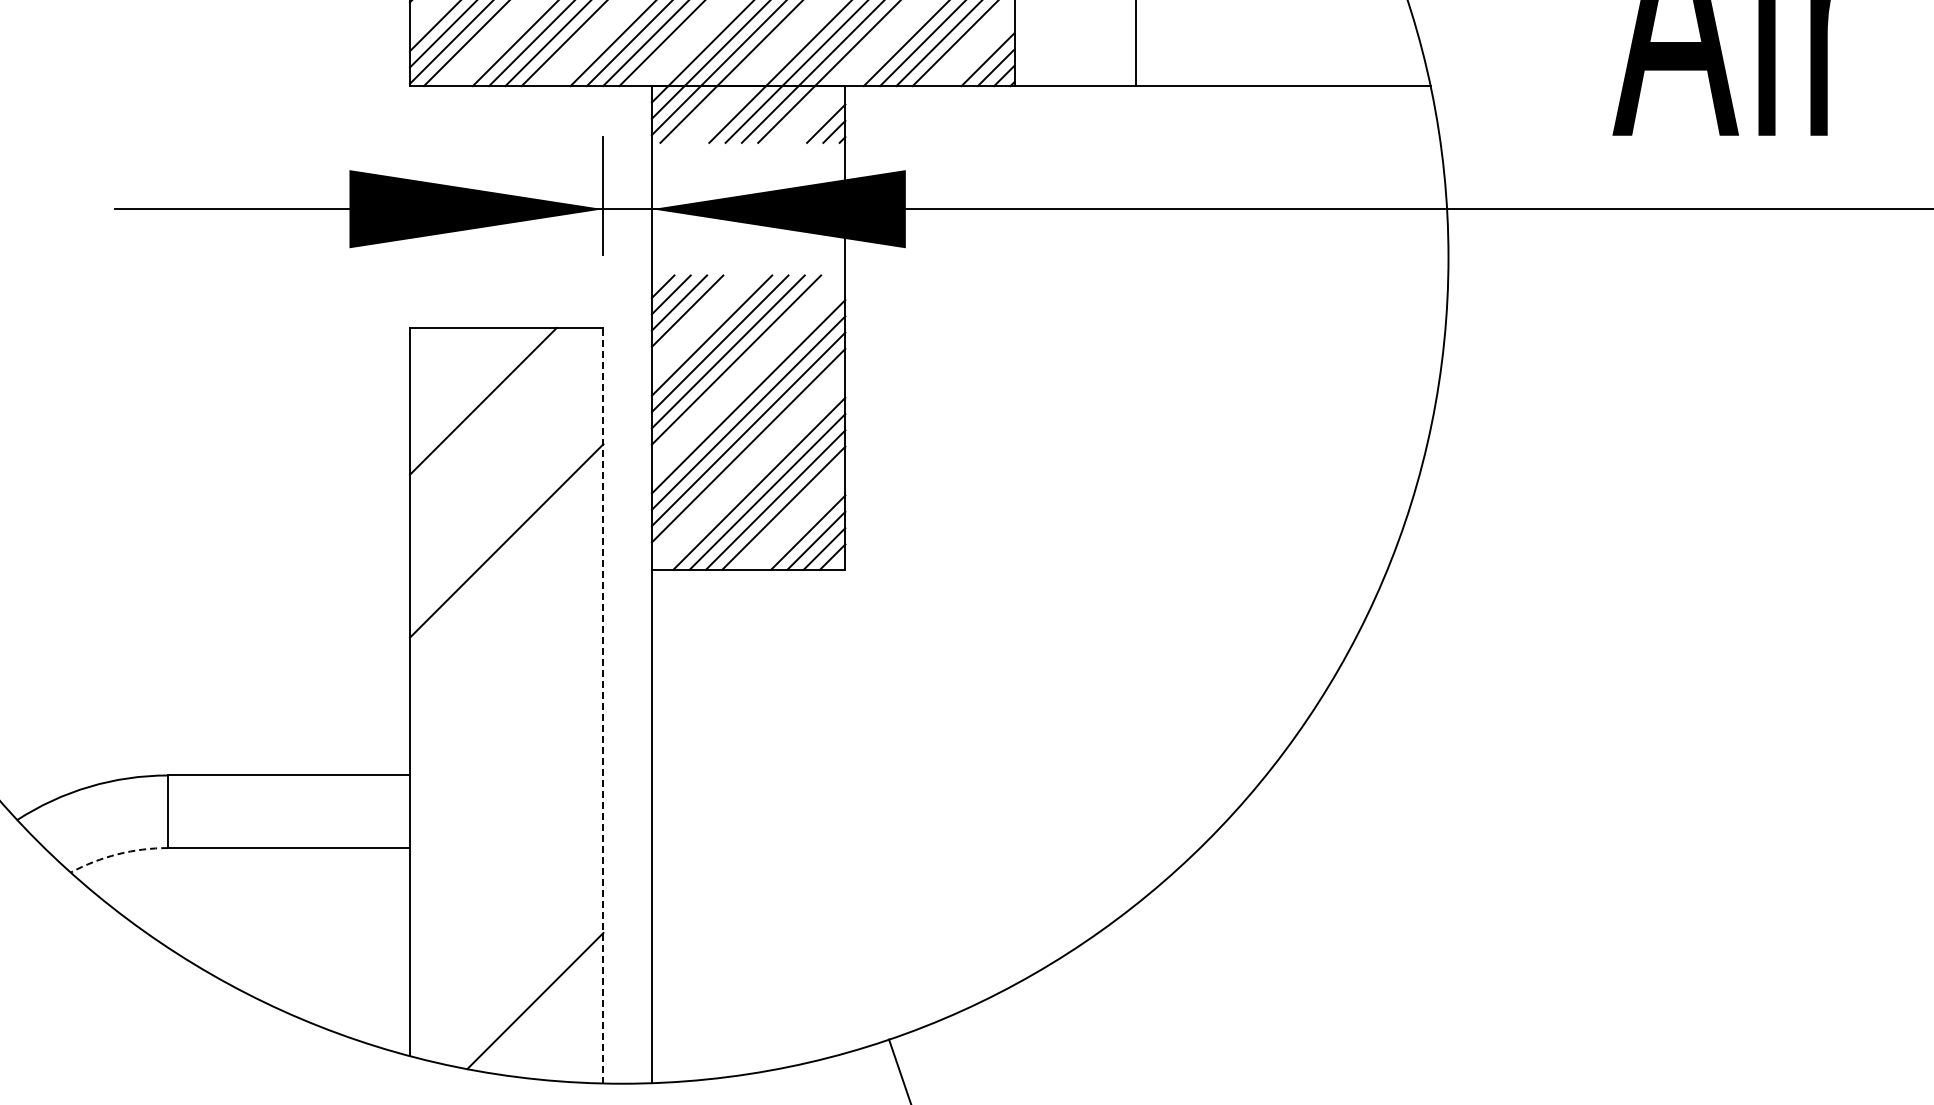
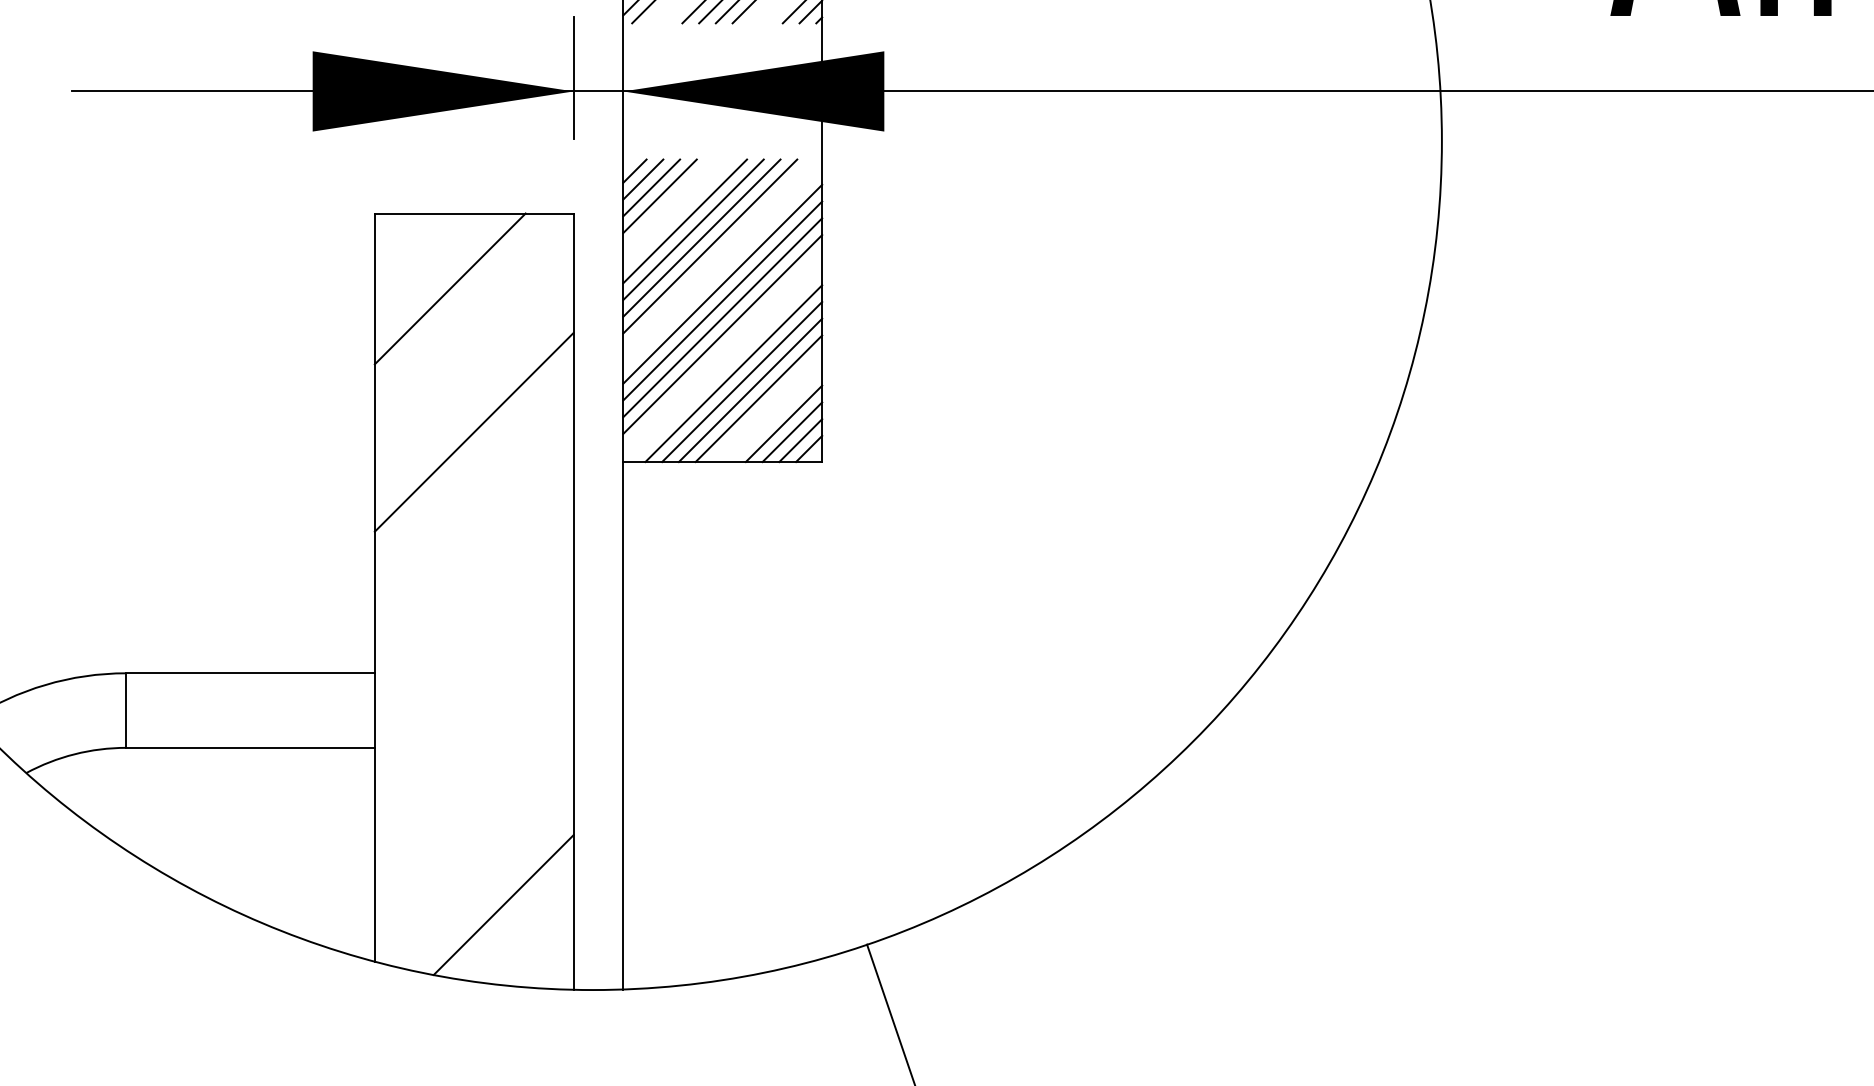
line: (603, 705) -> (573, 601), dashed -> solid
arc: (117, 854) -> (74, 754), dashed -> solid

